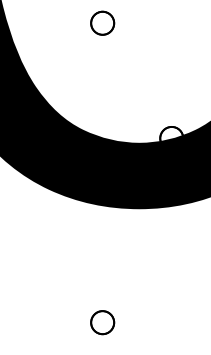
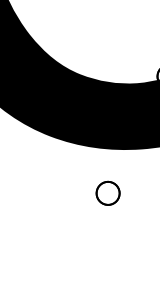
part: (102, 322) -> (107, 193), moved

